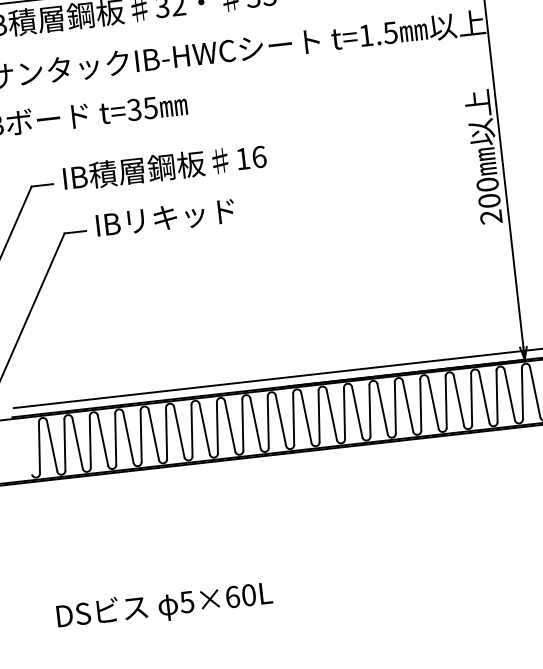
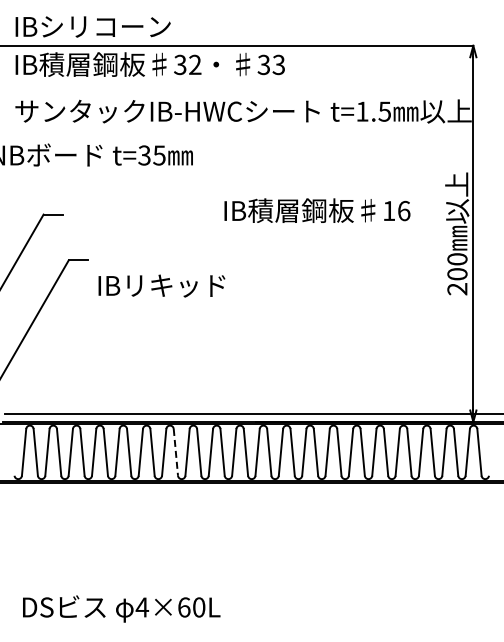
text: (164, 167) -> (317, 210), moved
text: (165, 217) -> (161, 285), moved
line: (204, 429) -> (175, 452), solid -> dashed
text: (187, 602) -> (142, 607), 5×60L -> 4×60L

